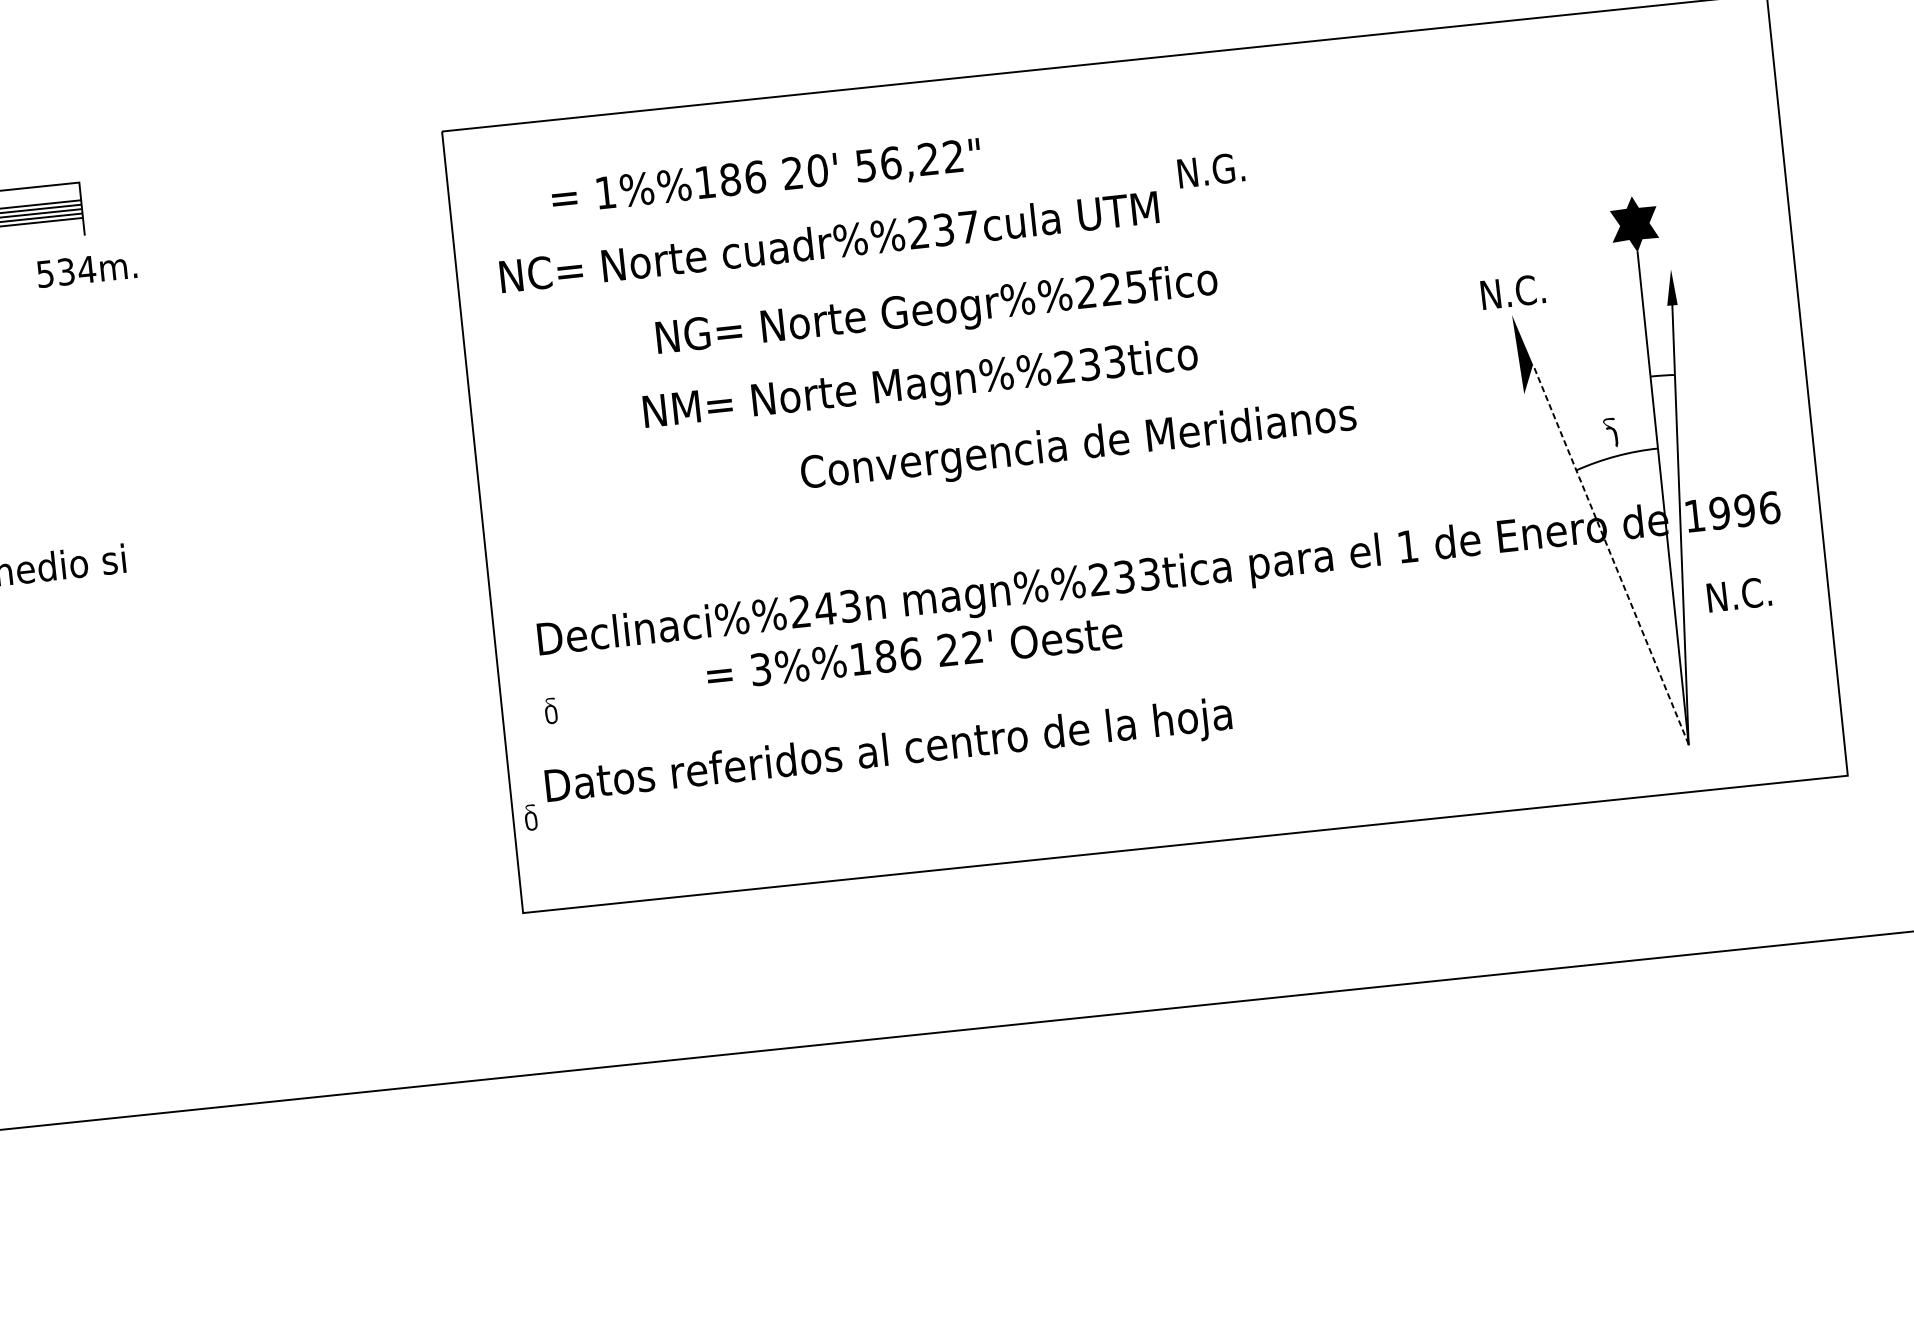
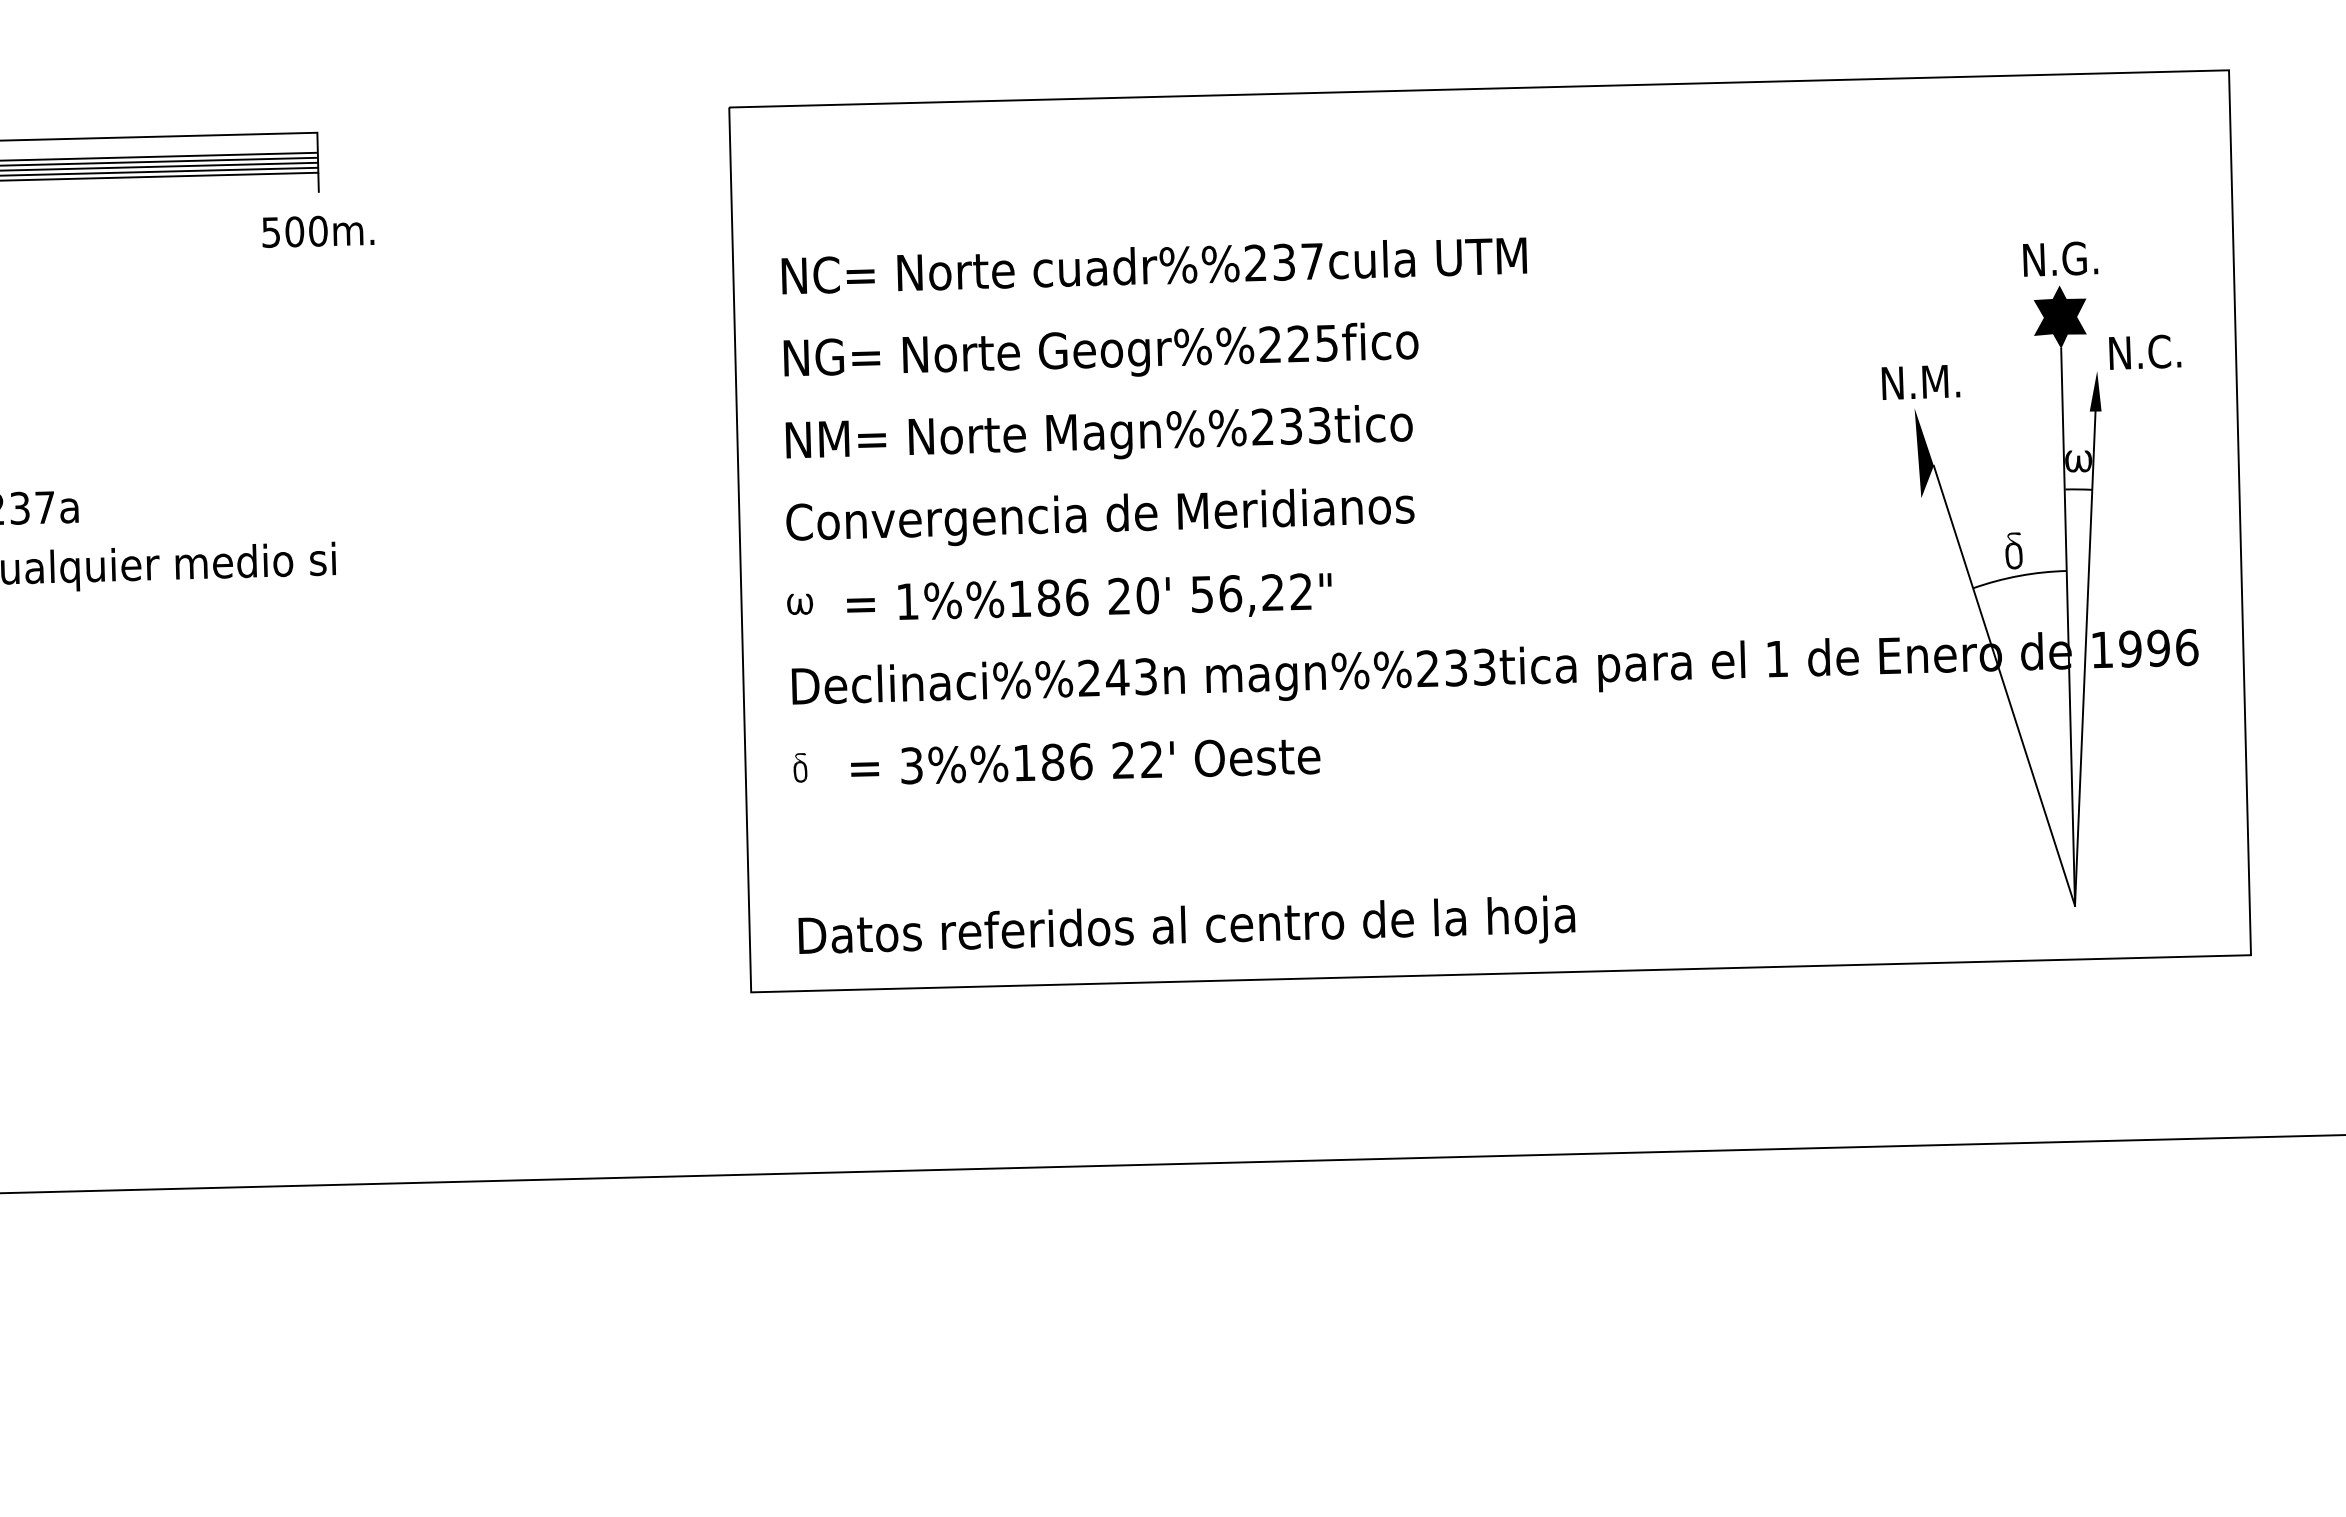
text: (1211, 169) -> (2060, 258), moved
text: (766, 175) -> (1089, 596), moved
text: (76, 270) -> (306, 231), 534m. -> 500m.
text: (1533, 289) -> (1940, 381), N.C. -> N.M.
text: (936, 308) -> (1100, 349), moved
fill: (1660, 350) -> (2078, 461), added
text: (919, 383) -> (1098, 432), moved
fill: (1609, 439) -> (2013, 556), added
text: (1078, 446) -> (1100, 517), moved
line: (1610, 554) -> (2004, 685), dashed -> solid
fill: (539, 566) -> (800, 604), added
text: (1739, 593) -> (2145, 351), moved
text: (914, 653) -> (1085, 761), moved
text: (888, 749) -> (1186, 924), moved
part: (531, 817) -> (768, 885), removed

